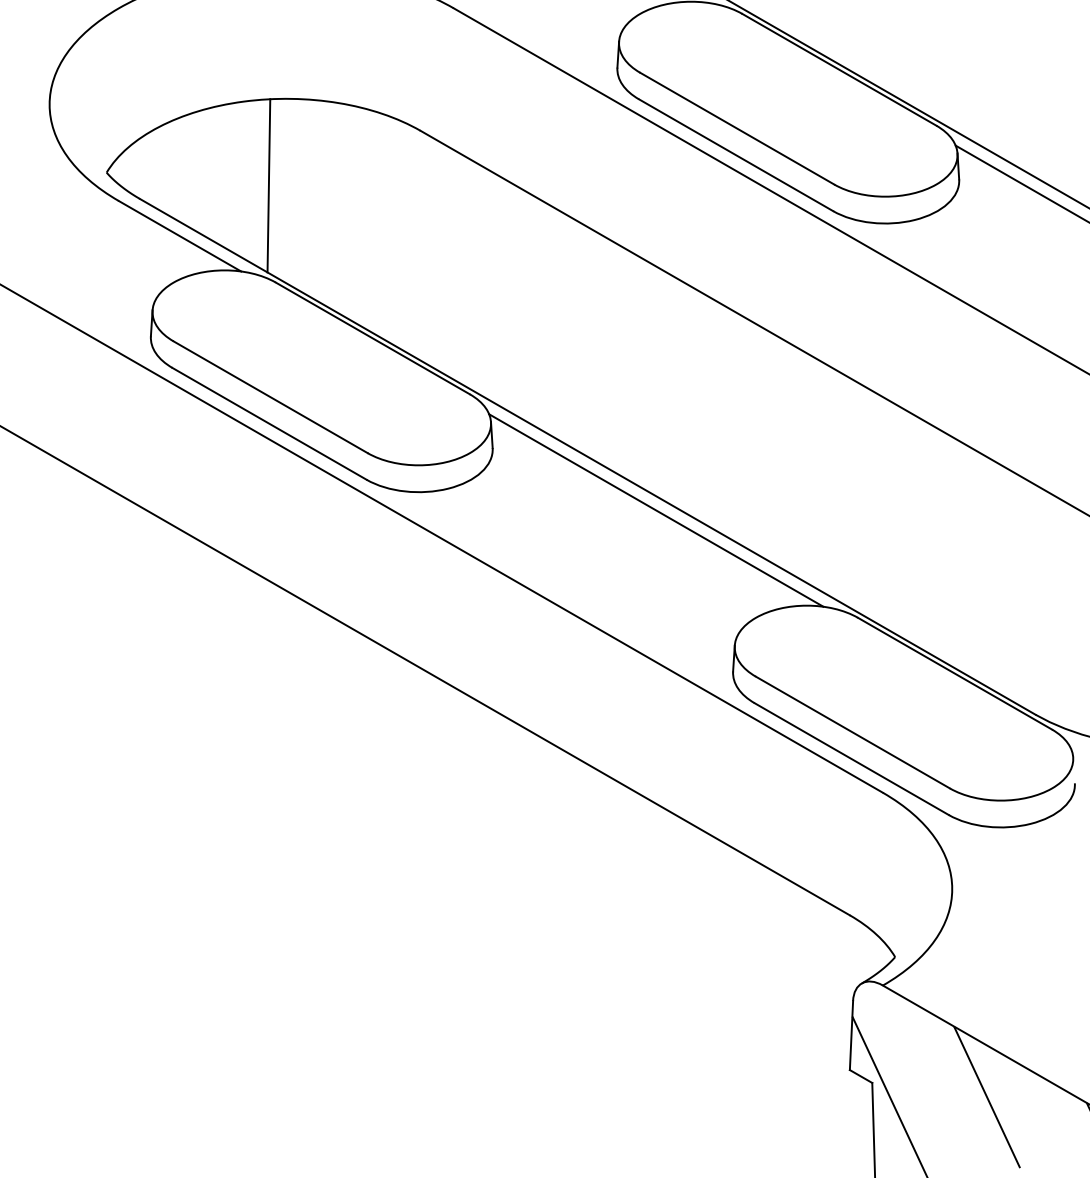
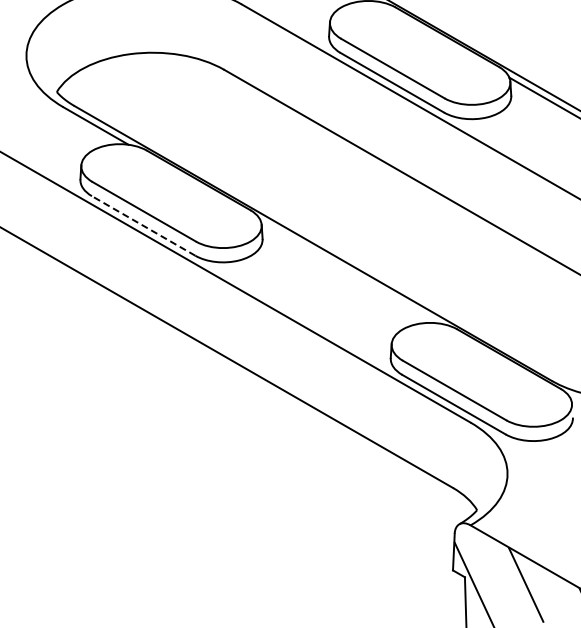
line: (269, 184) -> (143, 98), removed
line: (269, 422) -> (143, 225), solid -> dashed
line: (655, 509) -> (349, 271), removed

